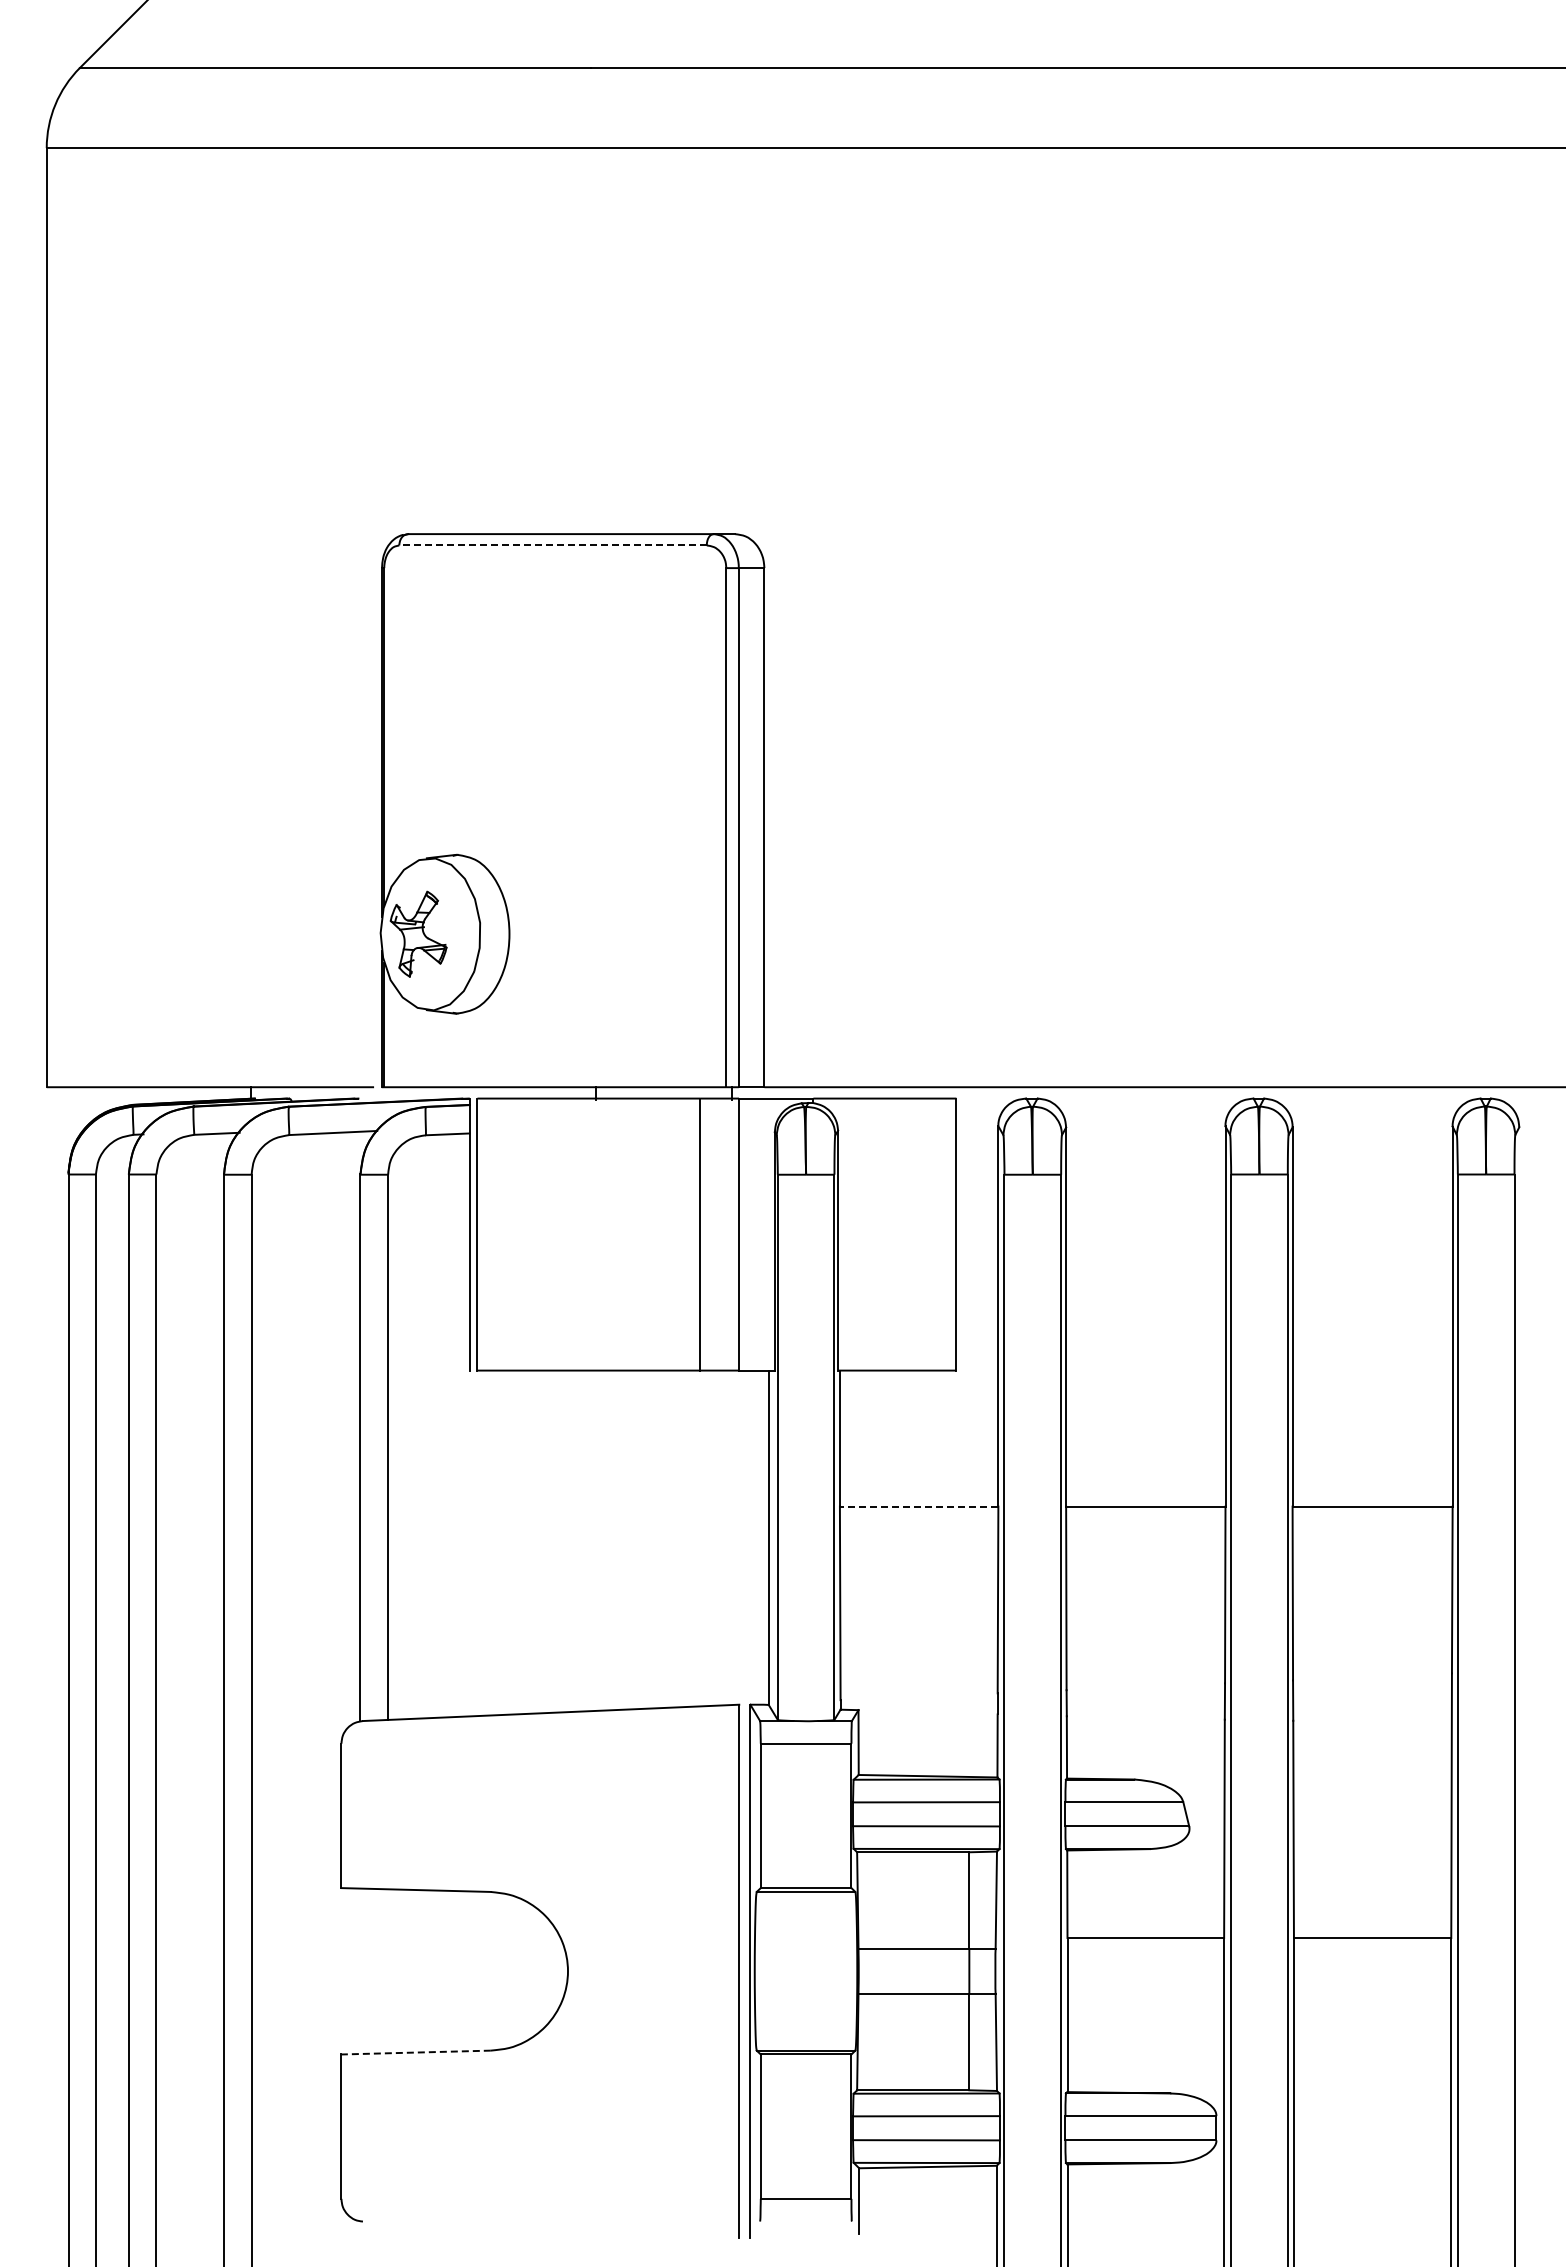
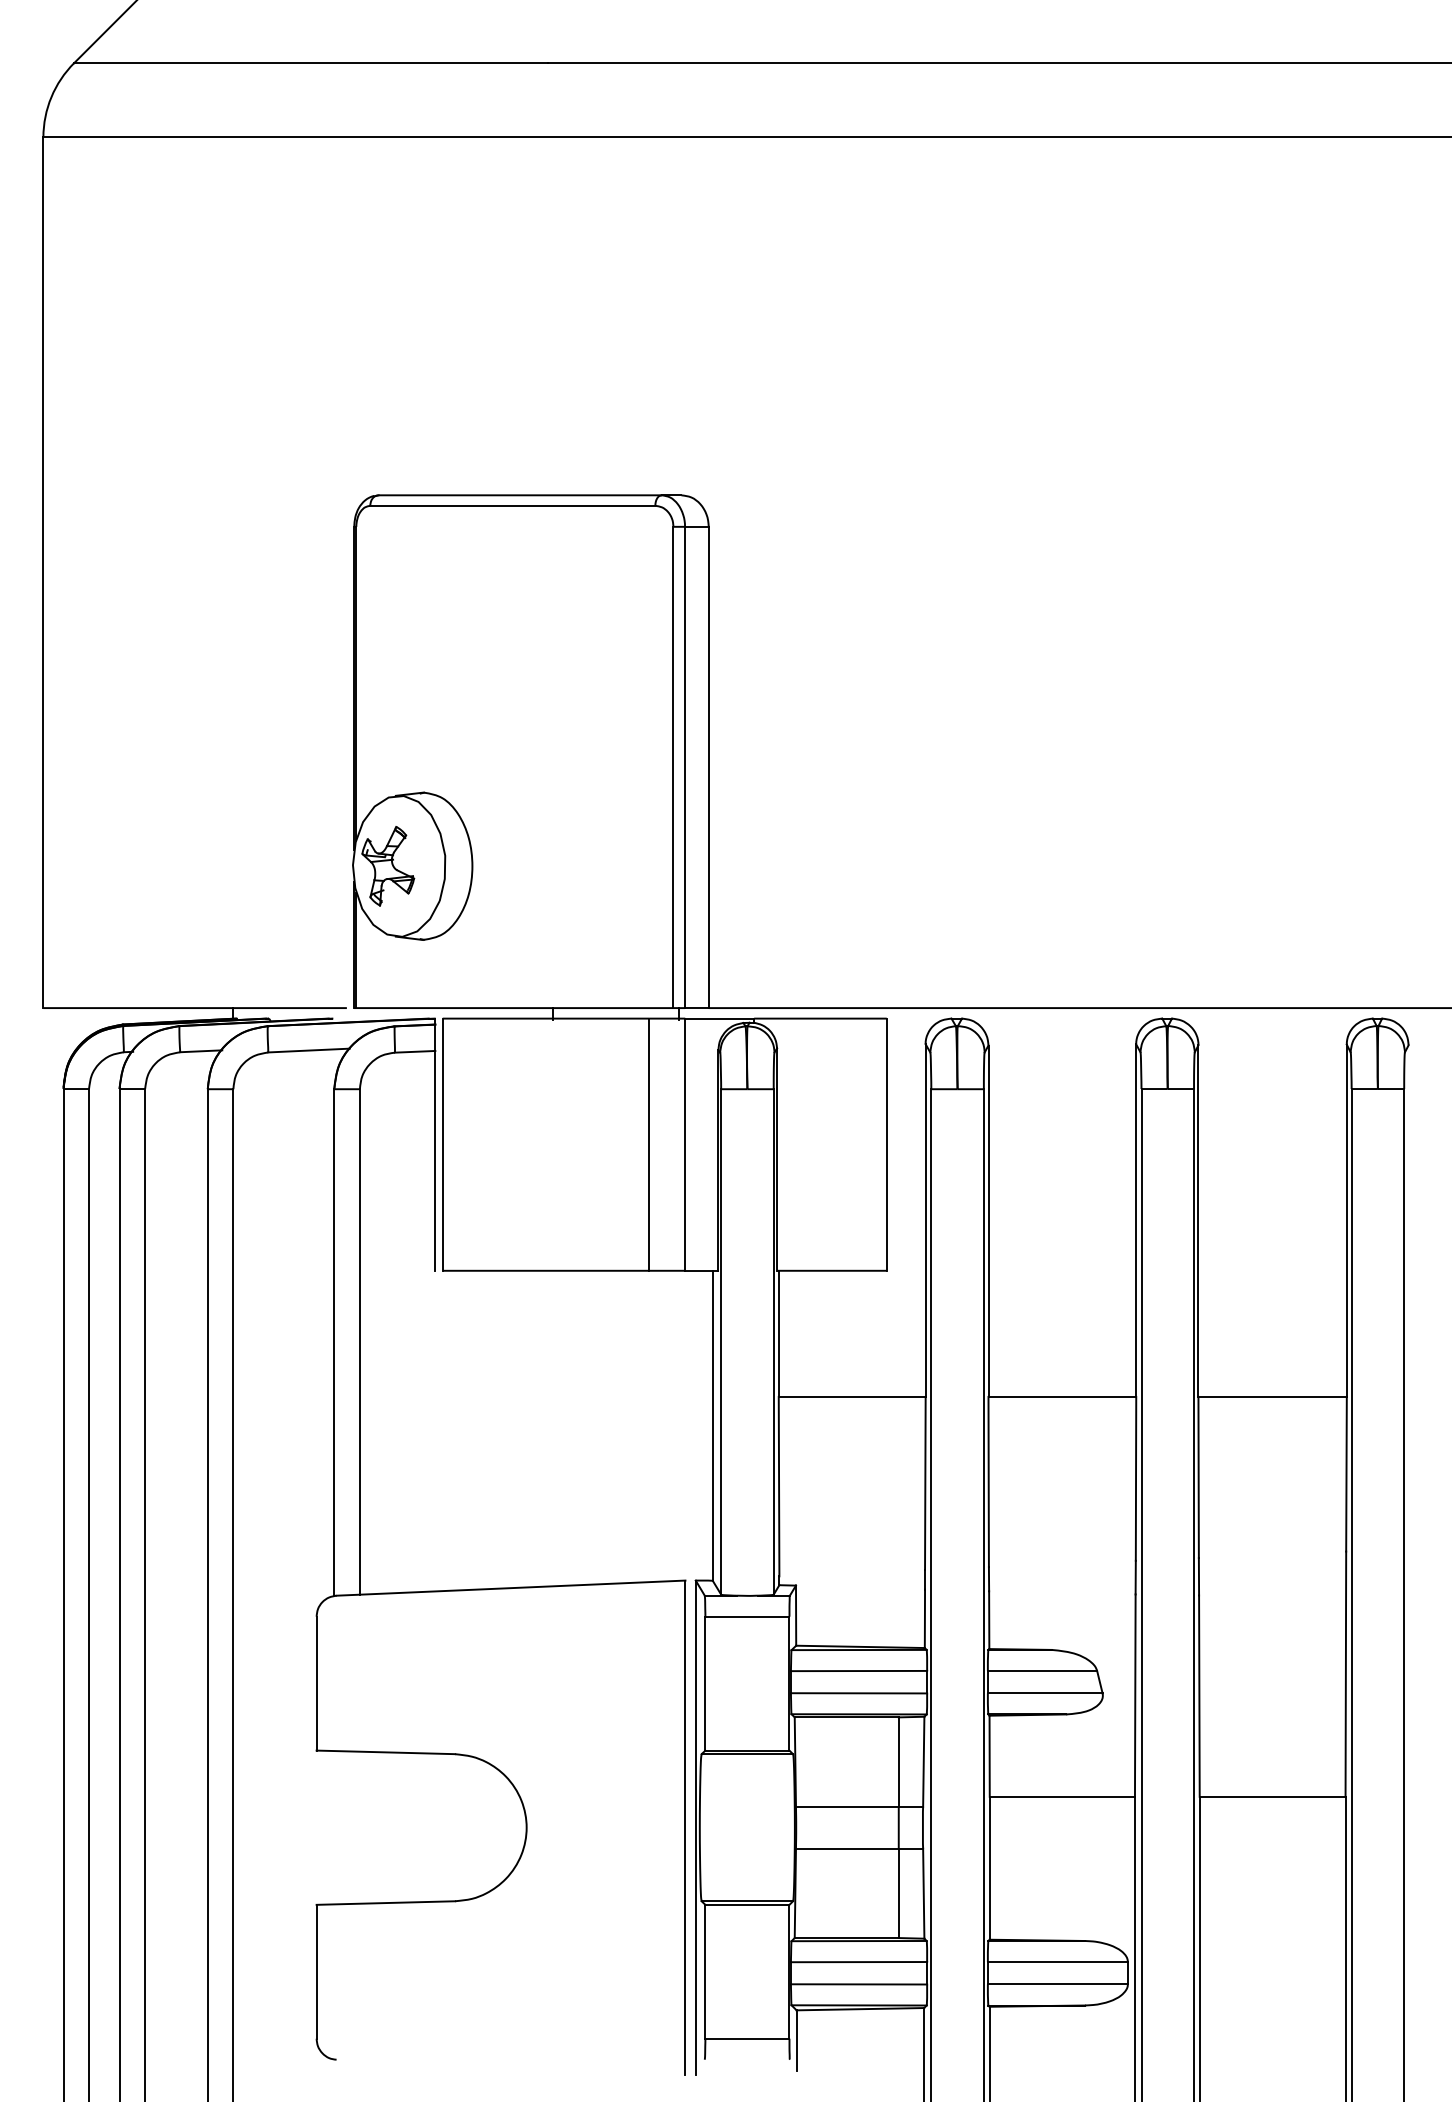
line: (553, 545) -> (513, 505), dashed -> solid
line: (918, 1506) -> (851, 1396), dashed -> solid
line: (416, 2052) -> (386, 1903), dashed -> solid

